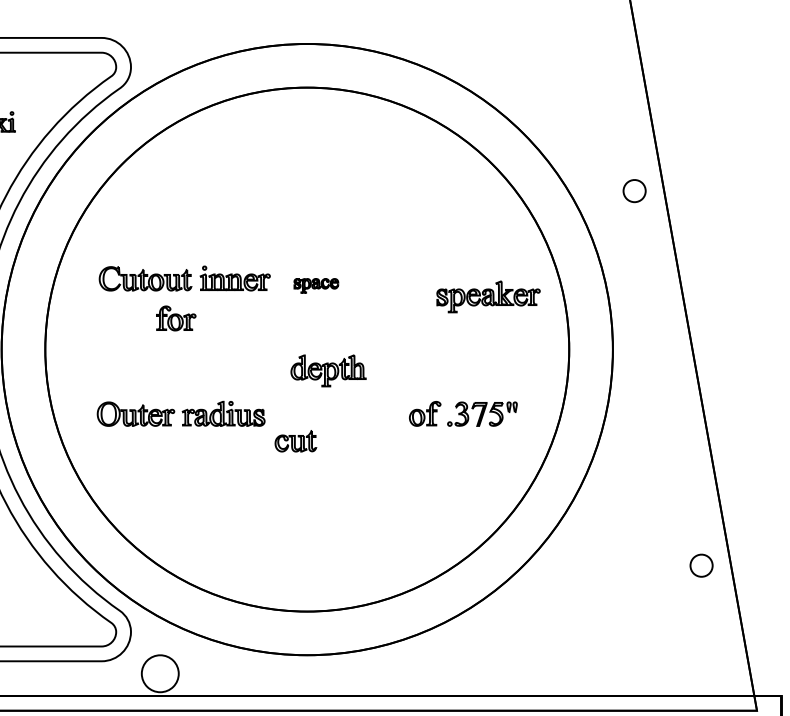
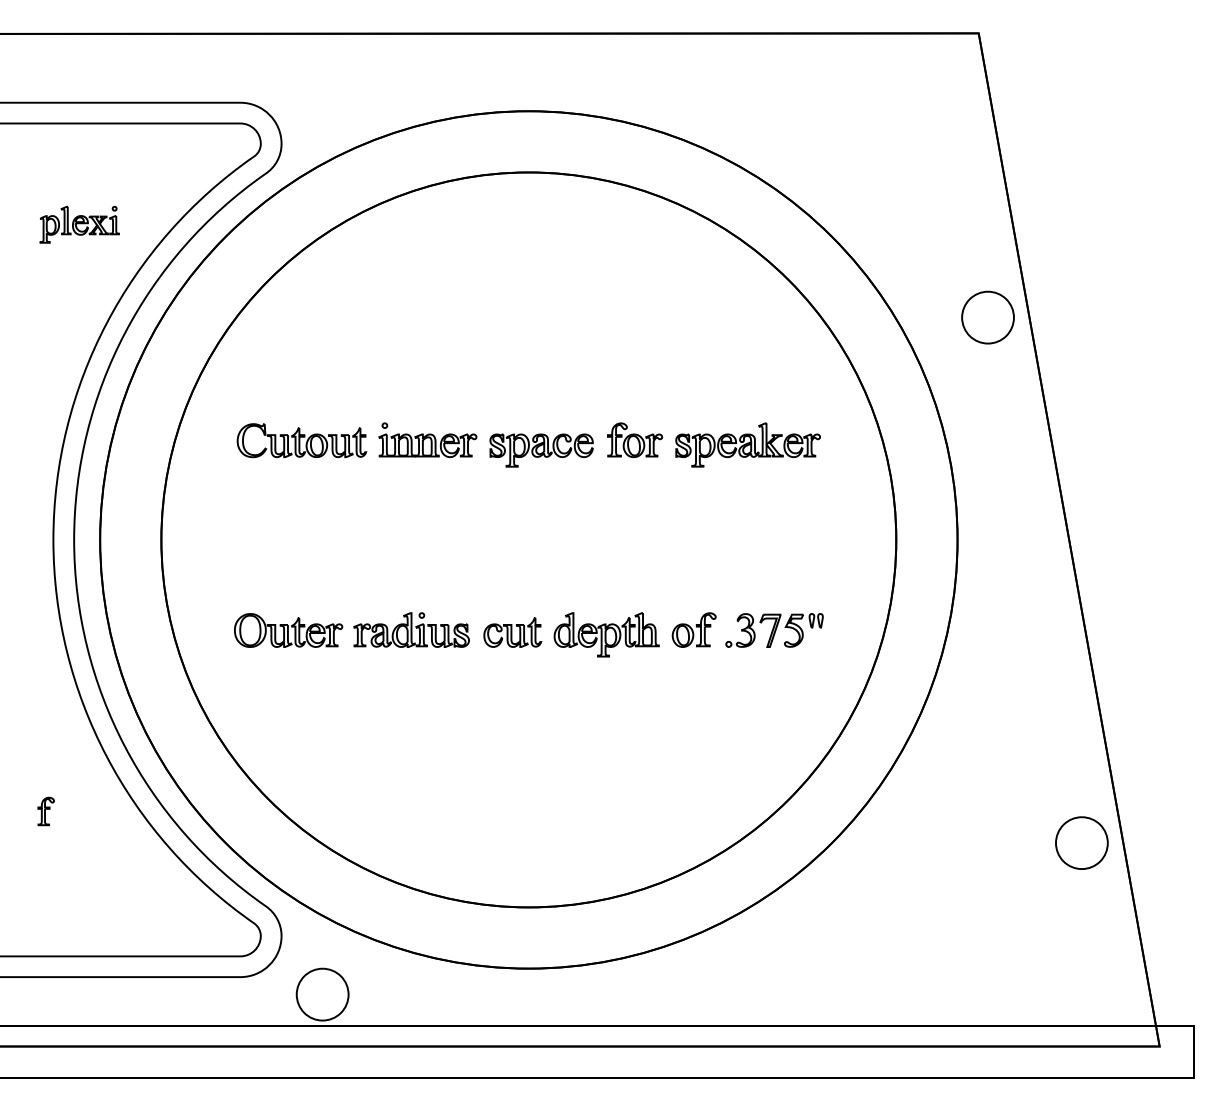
part: (634, 191) -> (987, 317), size x1.67
part: (316, 285) -> (541, 450), size x1.67
part: (488, 296) -> (747, 444), moved
part: (176, 317) -> (635, 439), moved
part: (328, 370) -> (606, 634), moved
part: (295, 441) -> (512, 632), moved
part: (701, 565) -> (1081, 842), size x1.67

